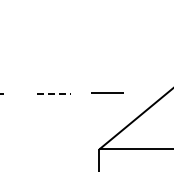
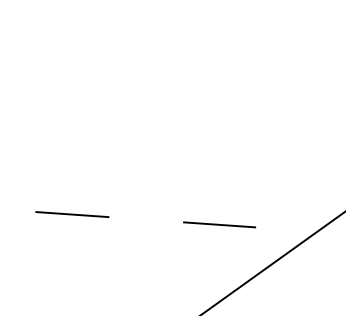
line: (107, 92) -> (219, 224), moved
line: (54, 93) -> (72, 213), dashed -> solid

